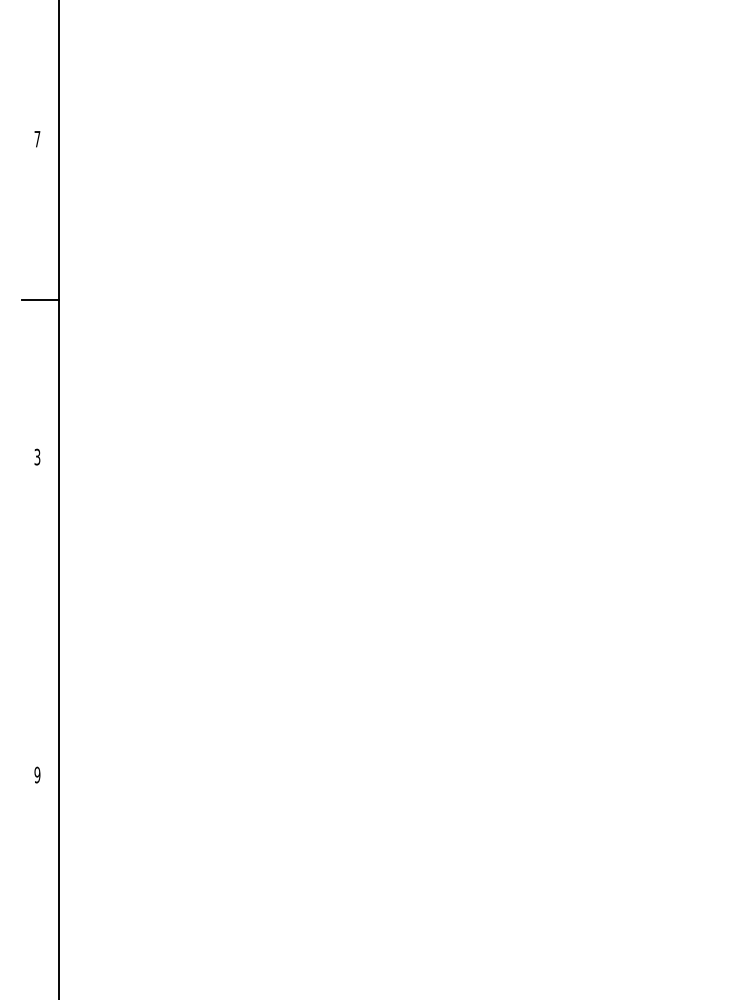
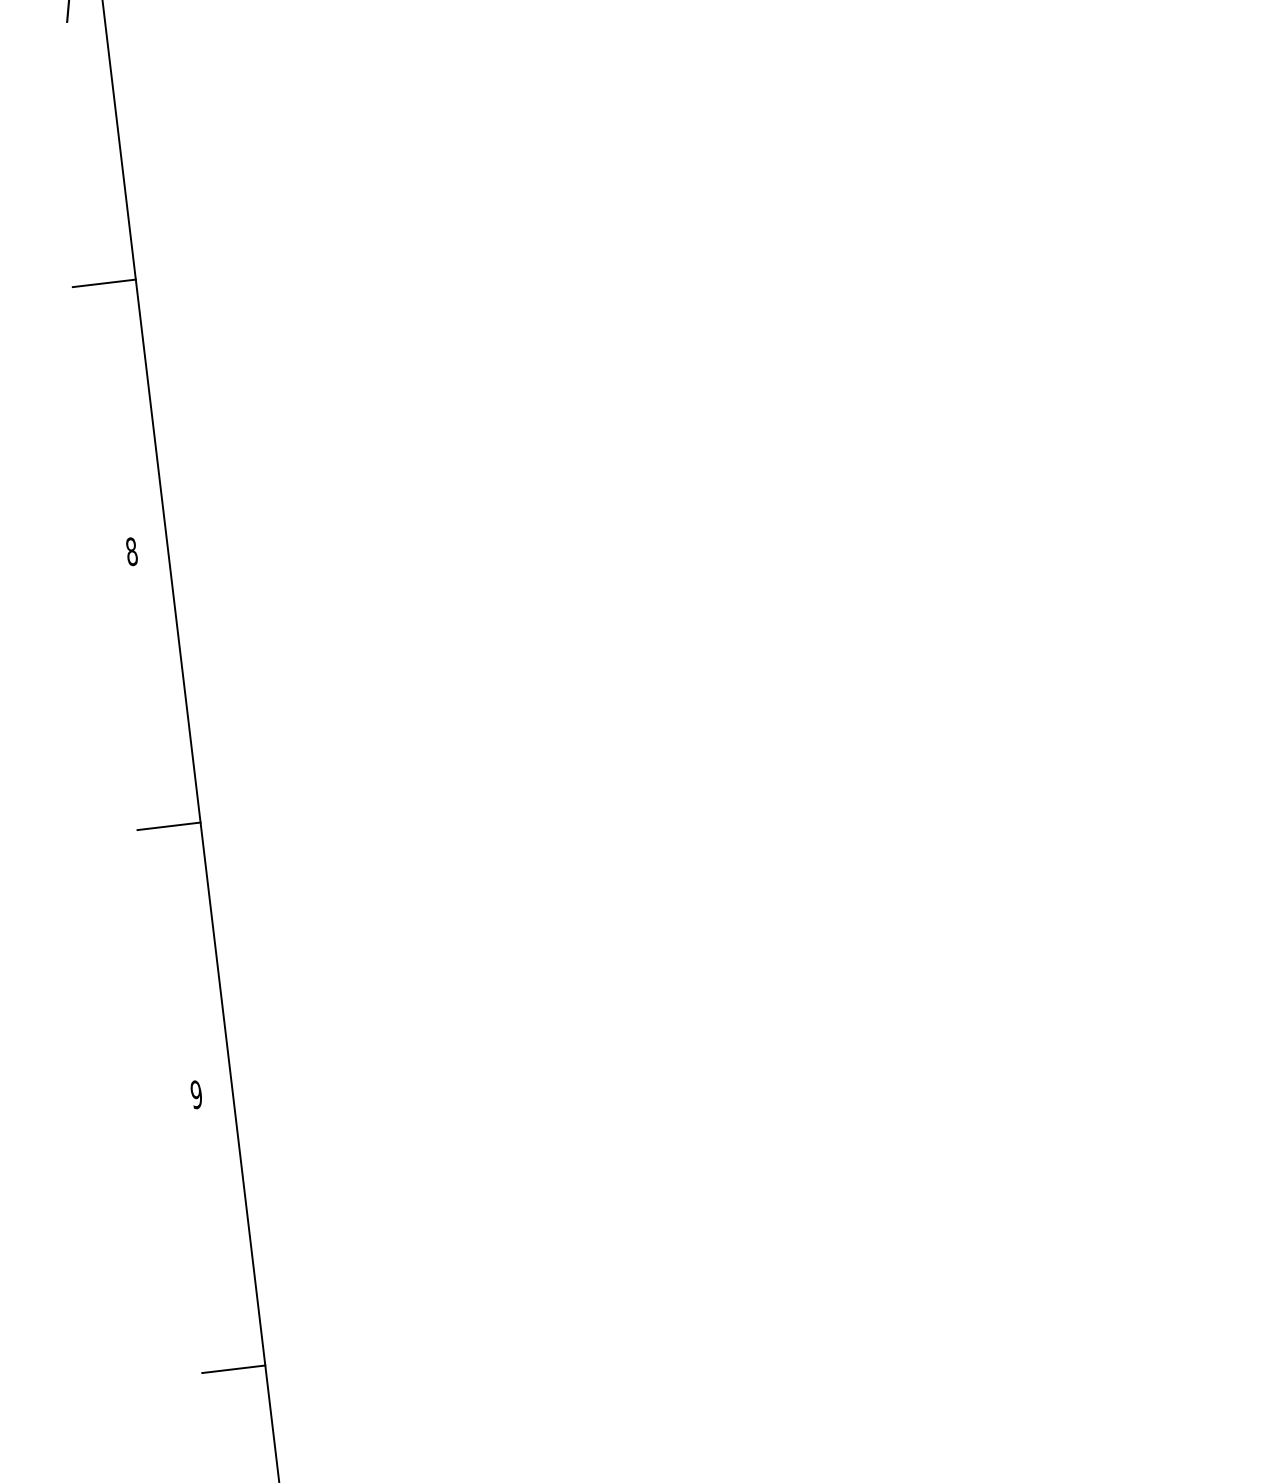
text: (37, 456) -> (131, 550), 3 -> 8
line: (39, 618) -> (168, 826), added
line: (39, 936) -> (232, 1370), added

